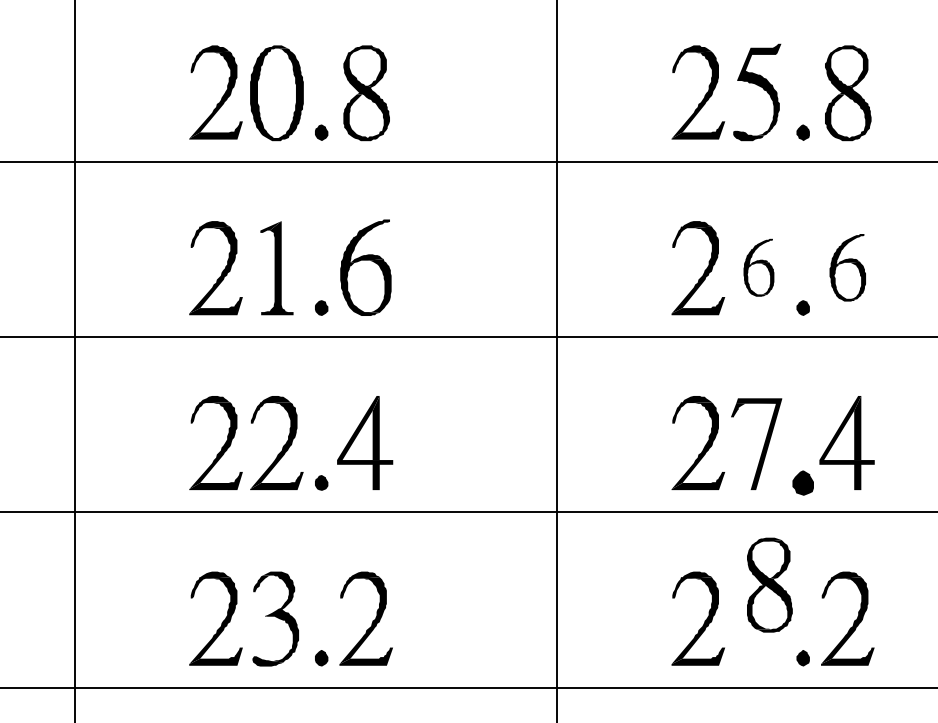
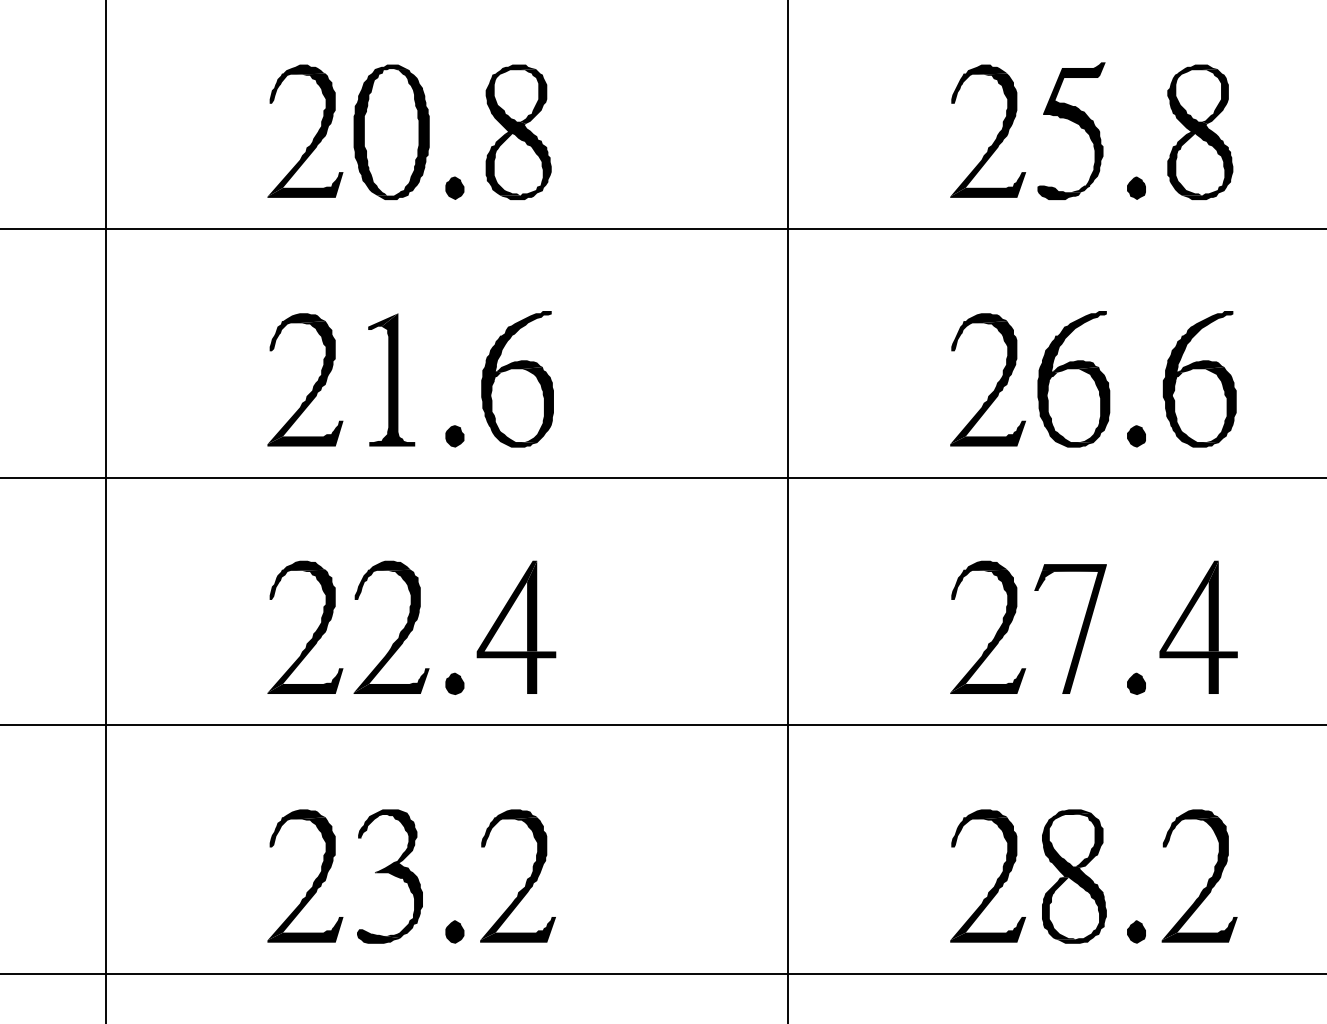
part: (758, 267) -> (1073, 379), size x1.67
part: (847, 267) -> (1199, 379), size x1.43
part: (803, 482) -> (1136, 683), size x0.62
part: (769, 585) -> (1074, 876), moved

